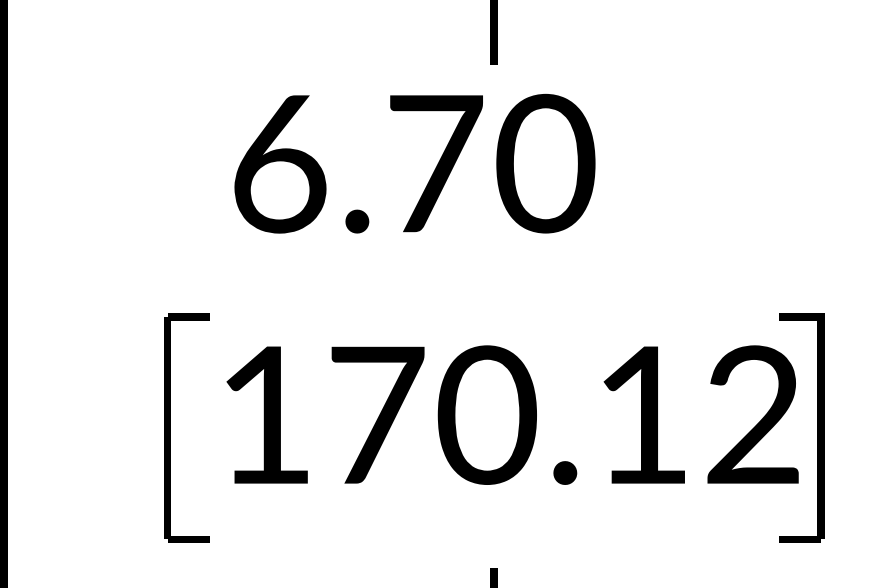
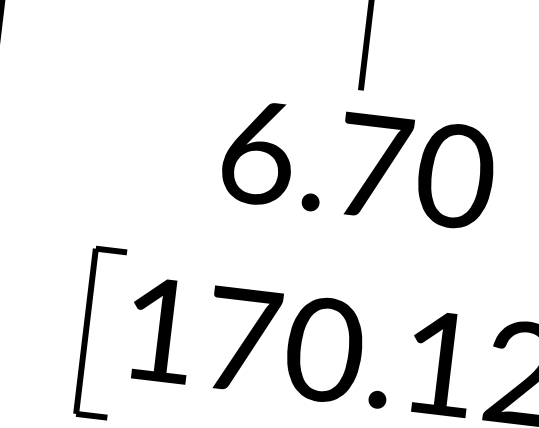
text: (414, 163) -> (358, 164), moved

